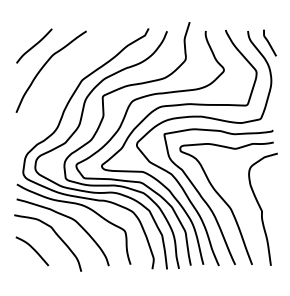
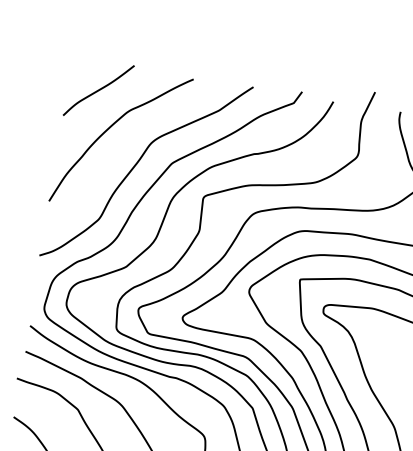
curve: (63, 83) -> (138, 163), added

